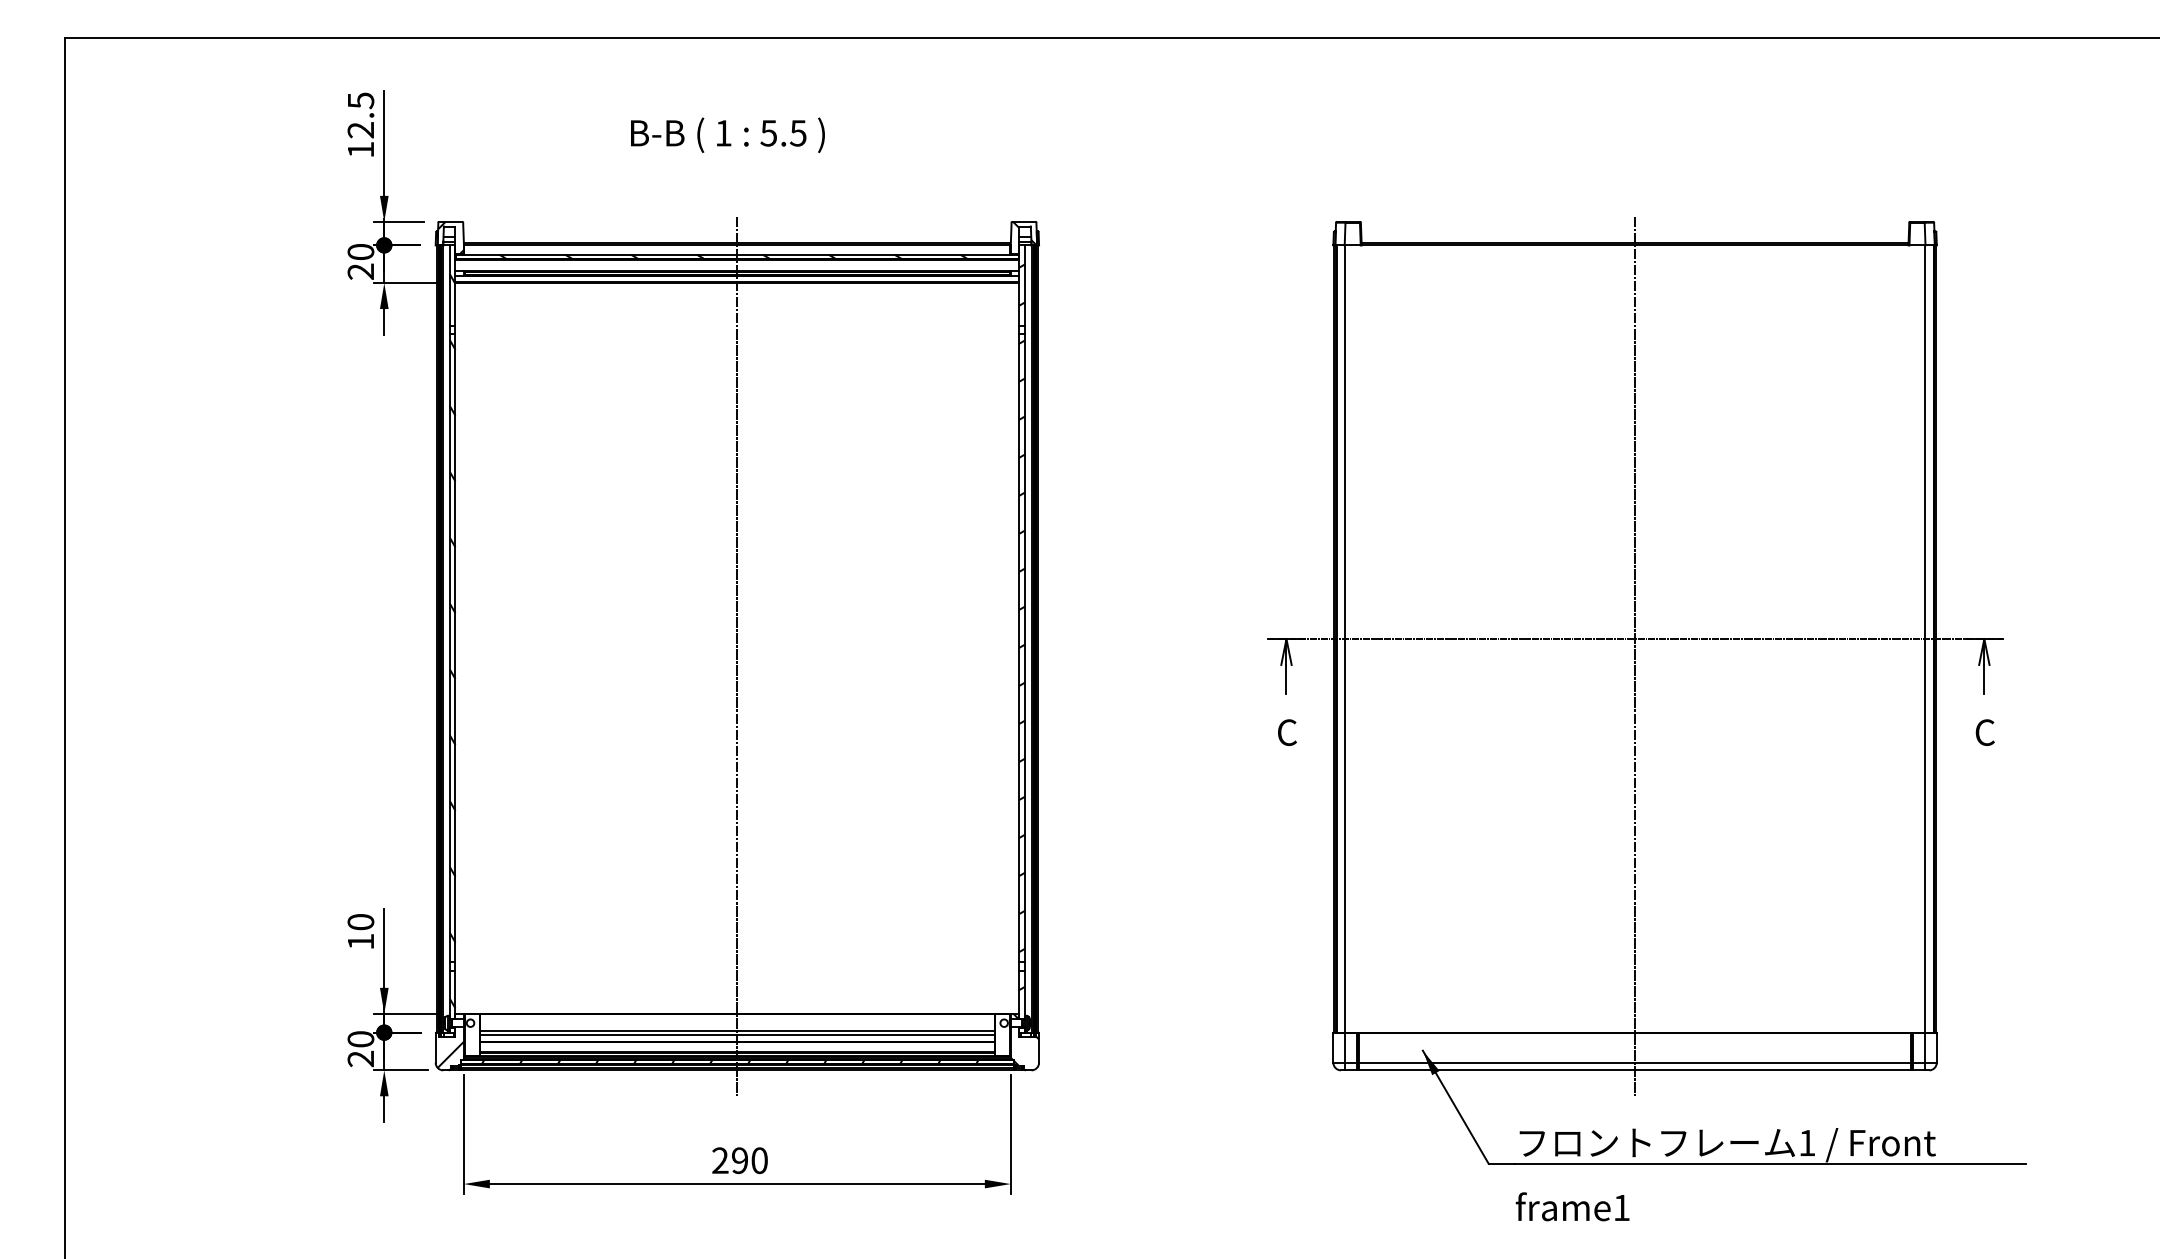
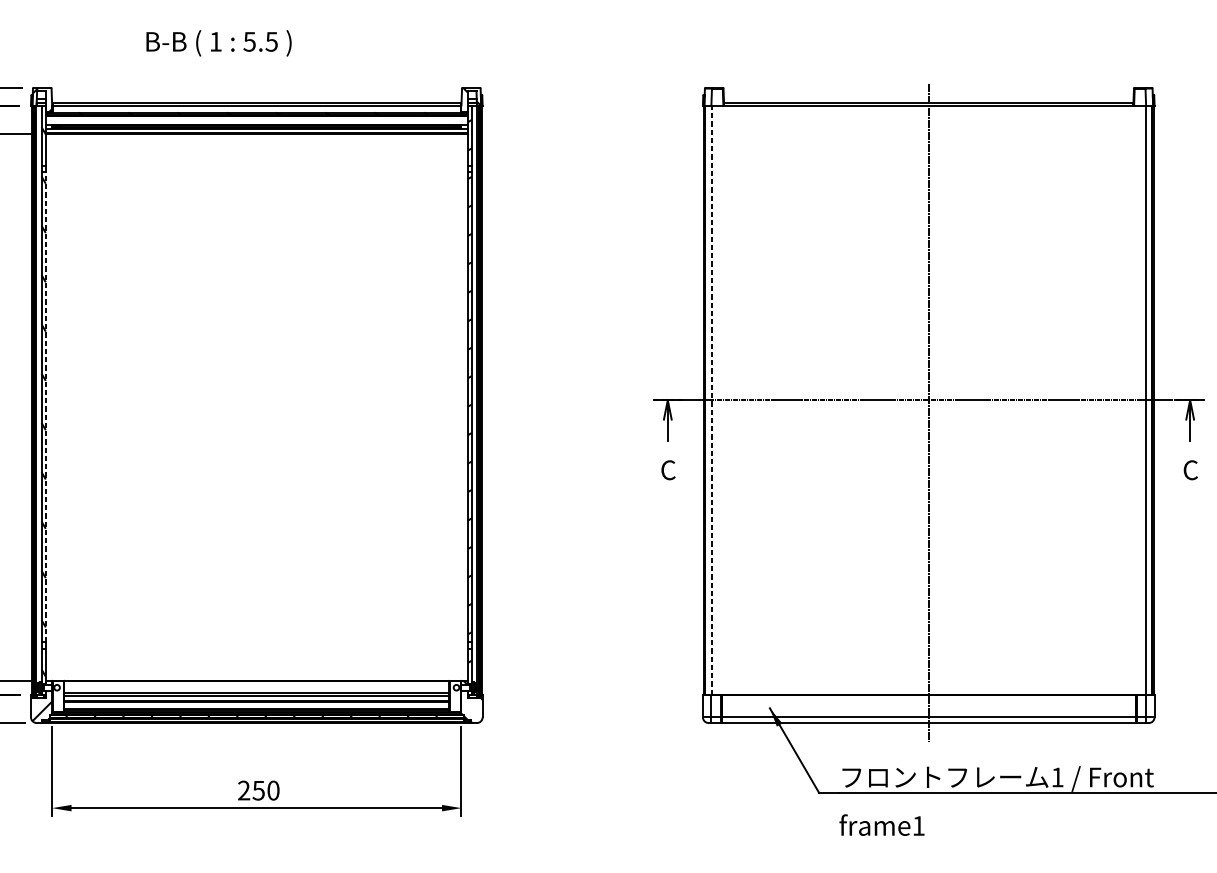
text: (727, 134) -> (218, 42), moved
line: (1345, 639) -> (711, 400), solid -> dashed
line: (455, 648) -> (45, 407), solid -> dashed
line: (737, 656) -> (256, 413), removed
text: (739, 1160) -> (258, 790), 290 -> 250

